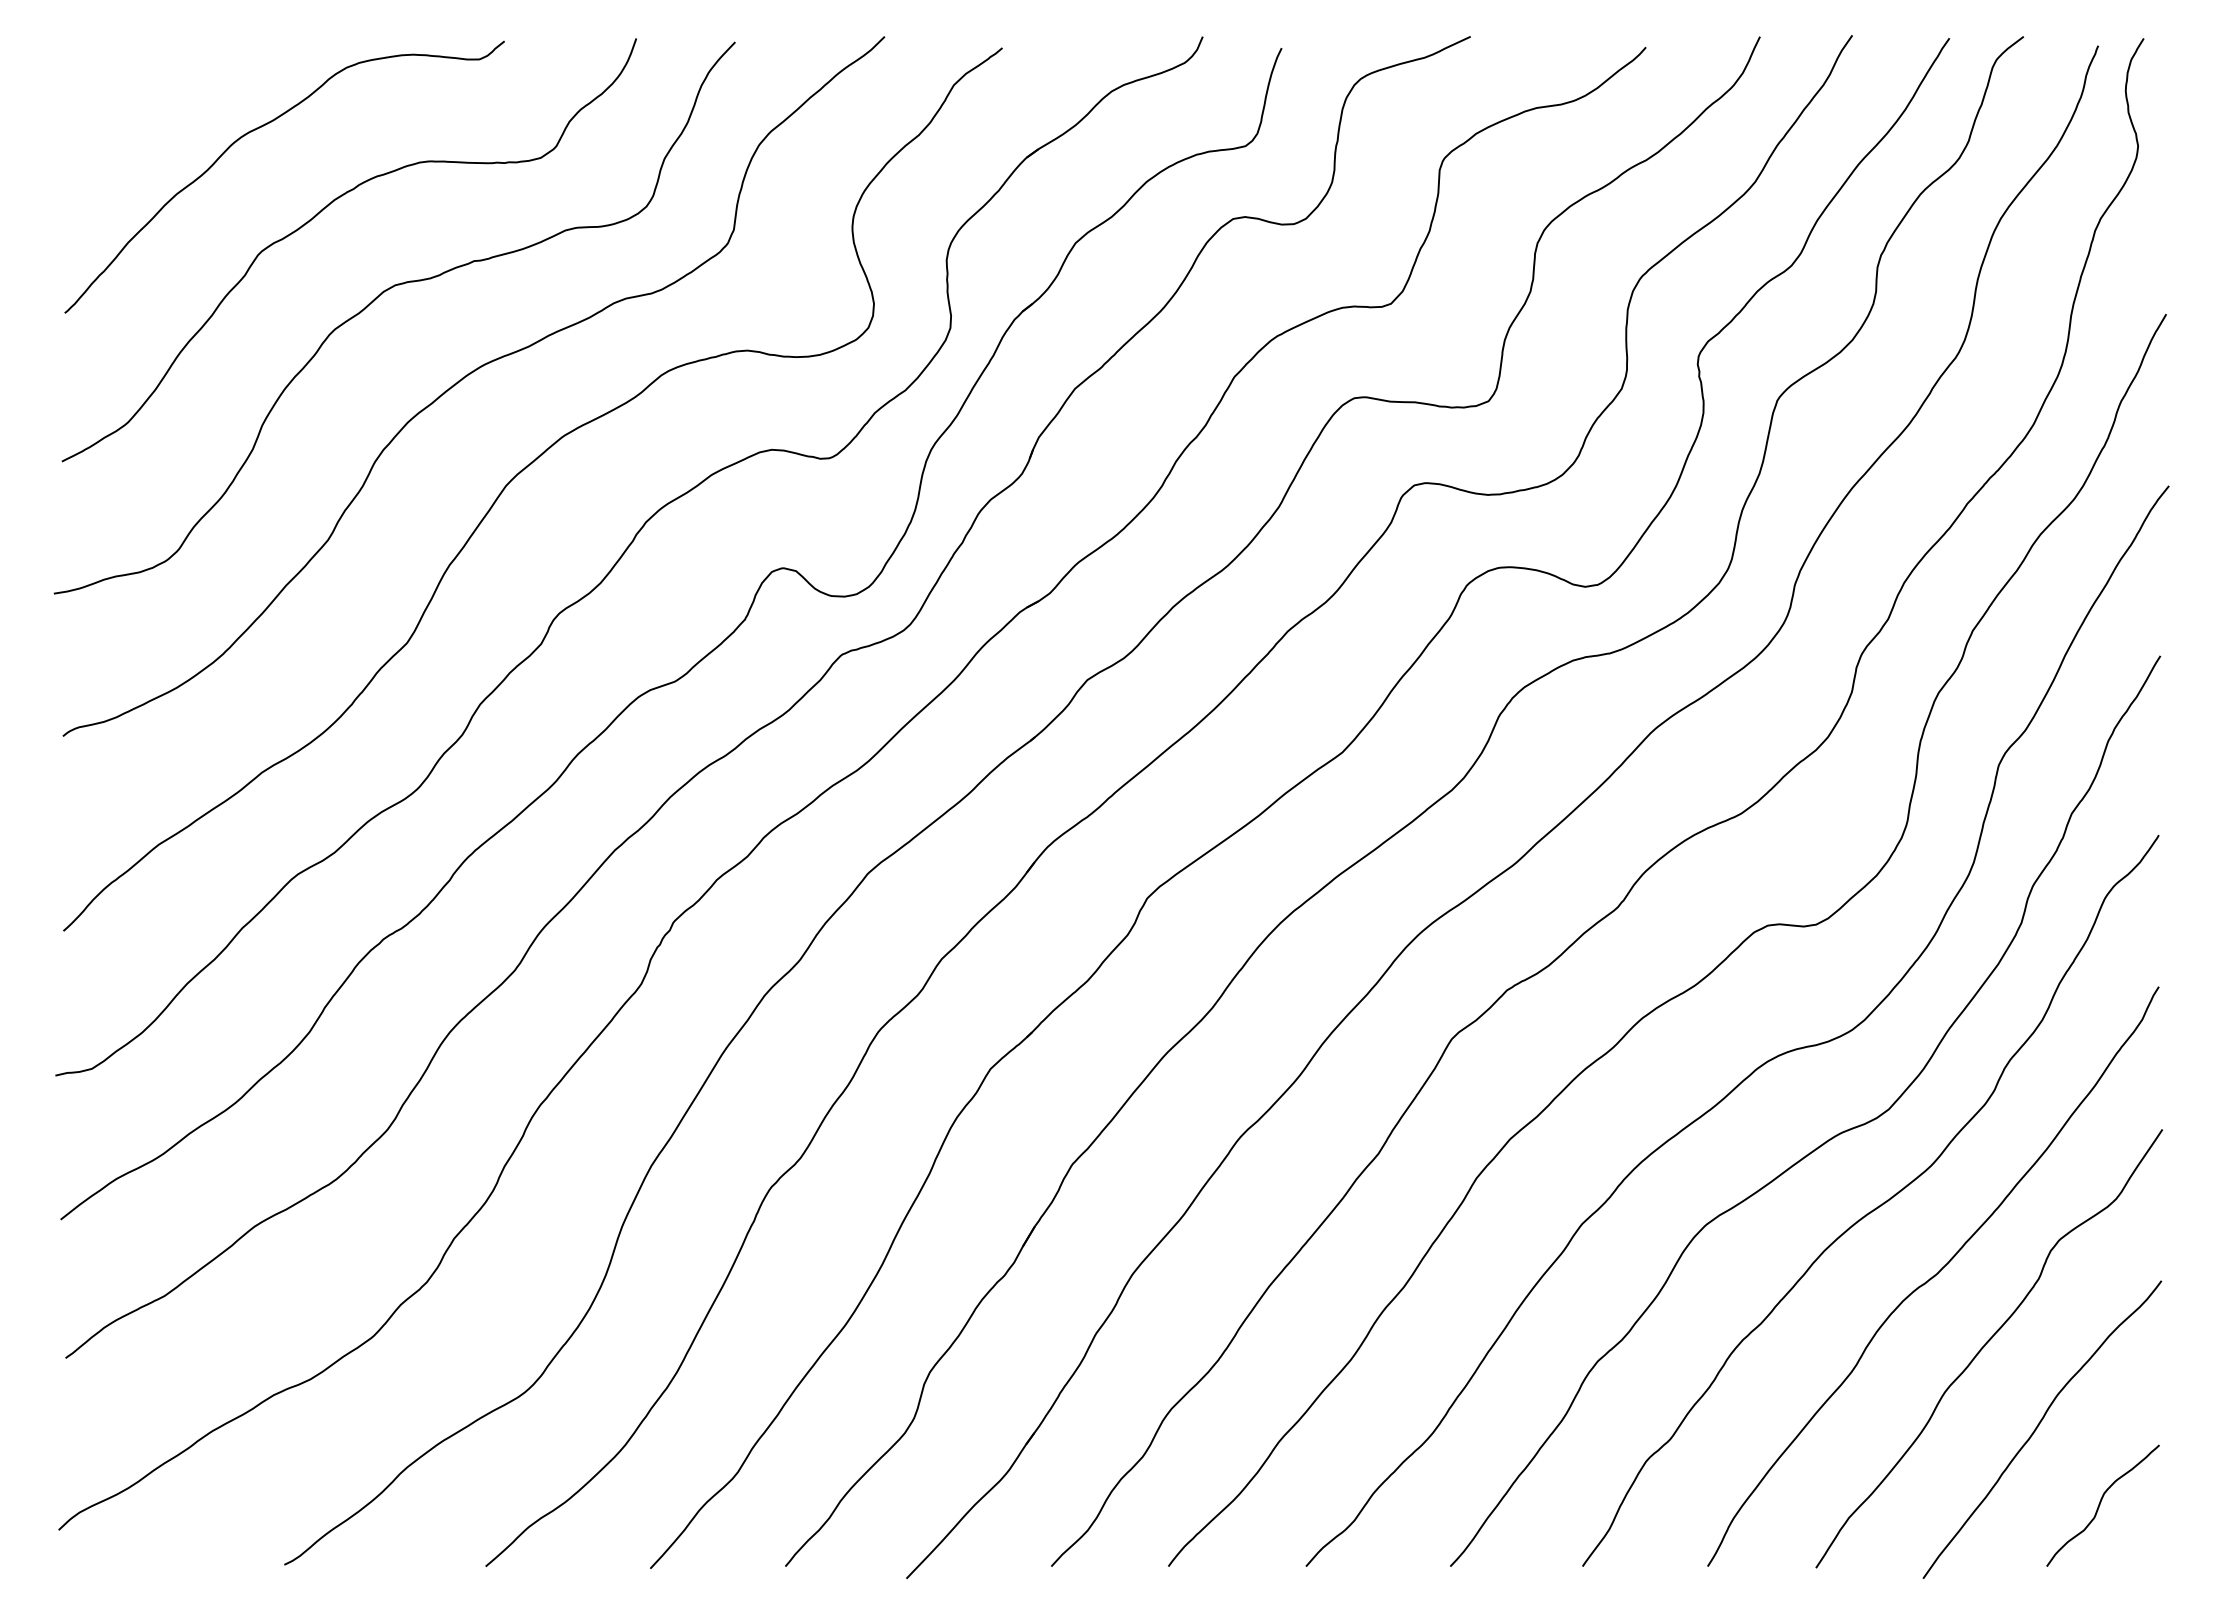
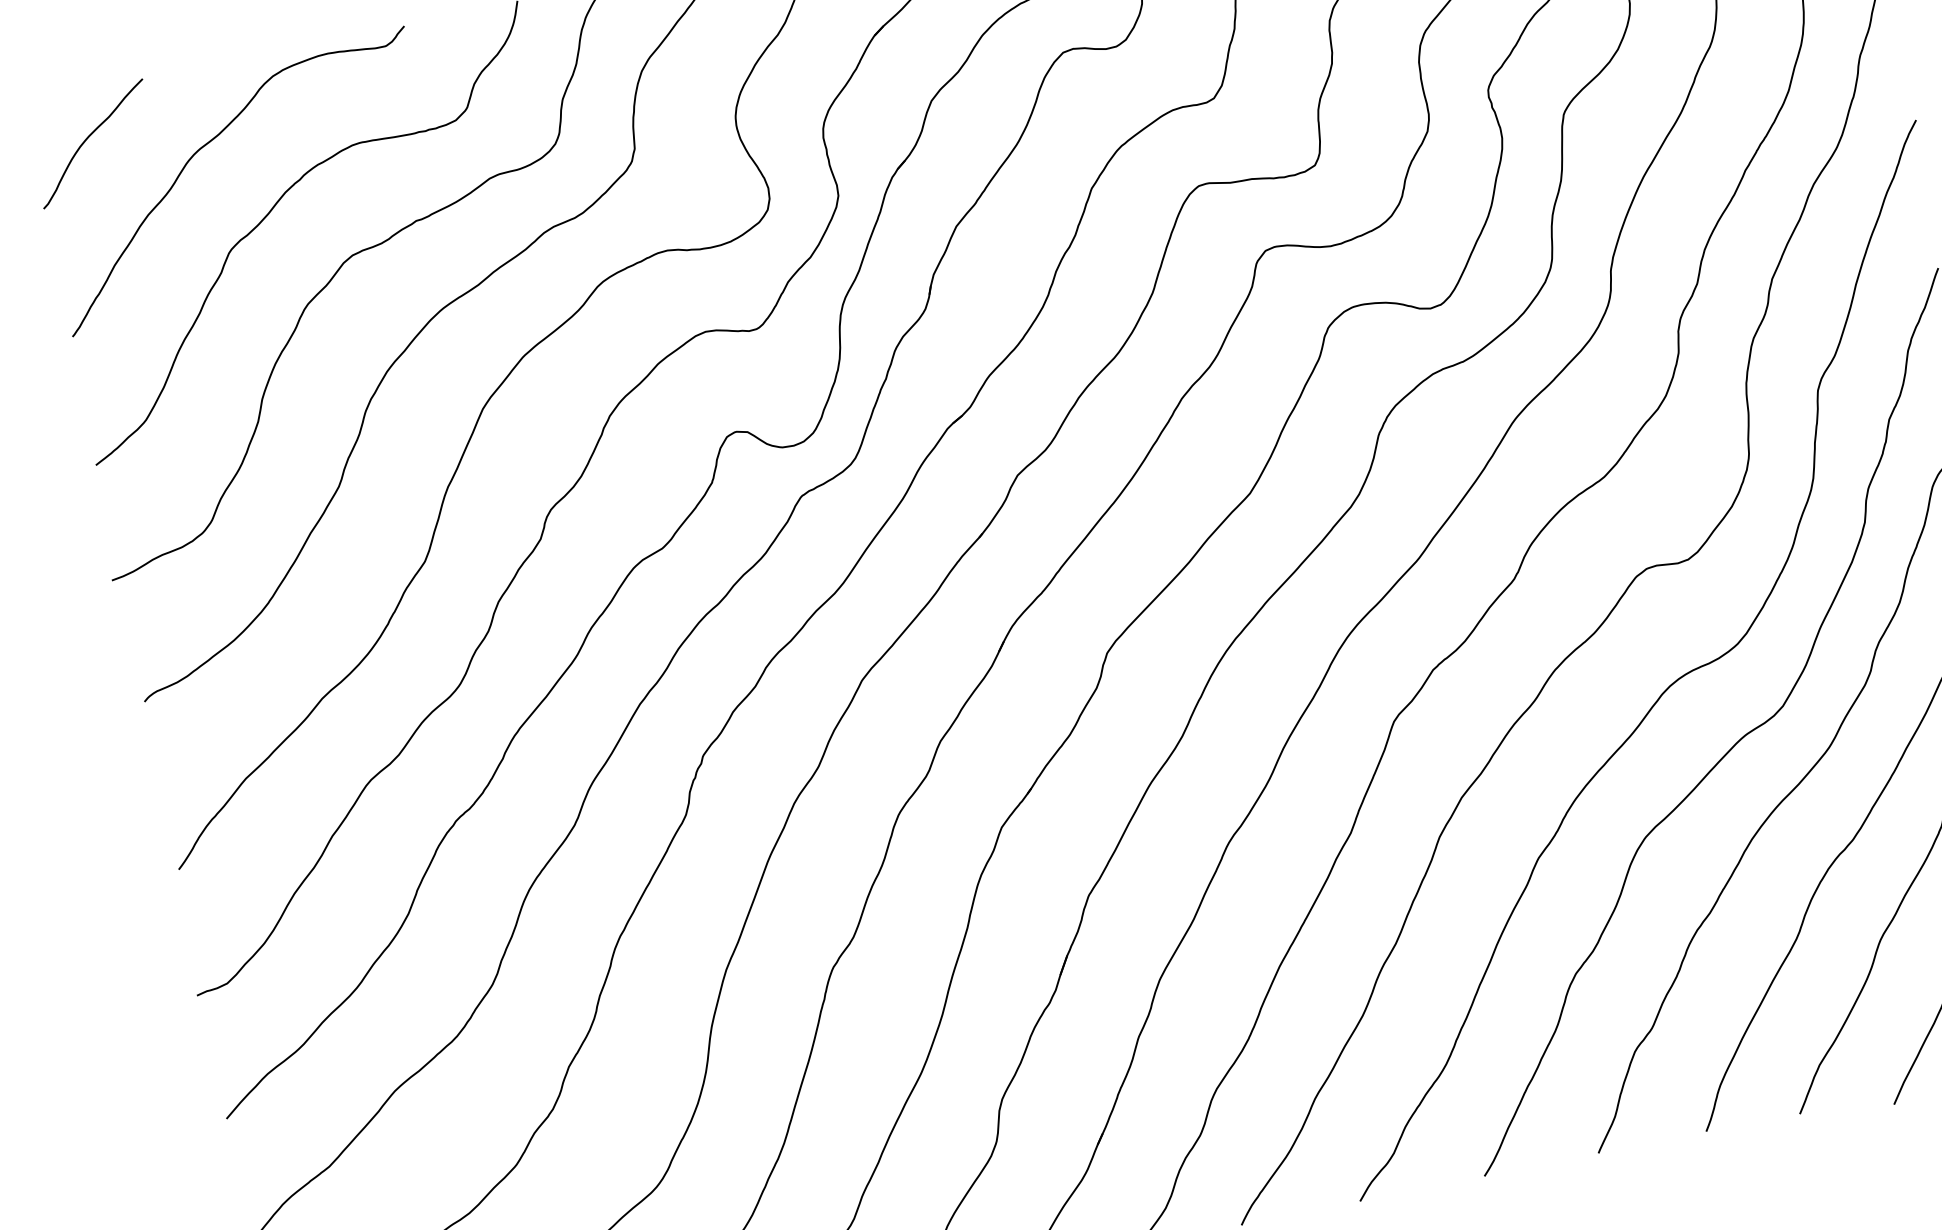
curve: (125, 96) -> (87, 139), added

